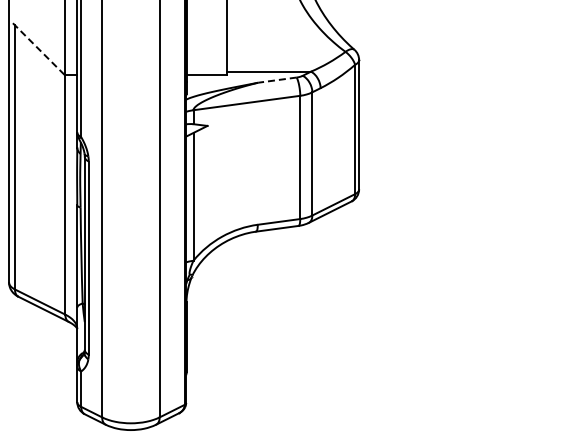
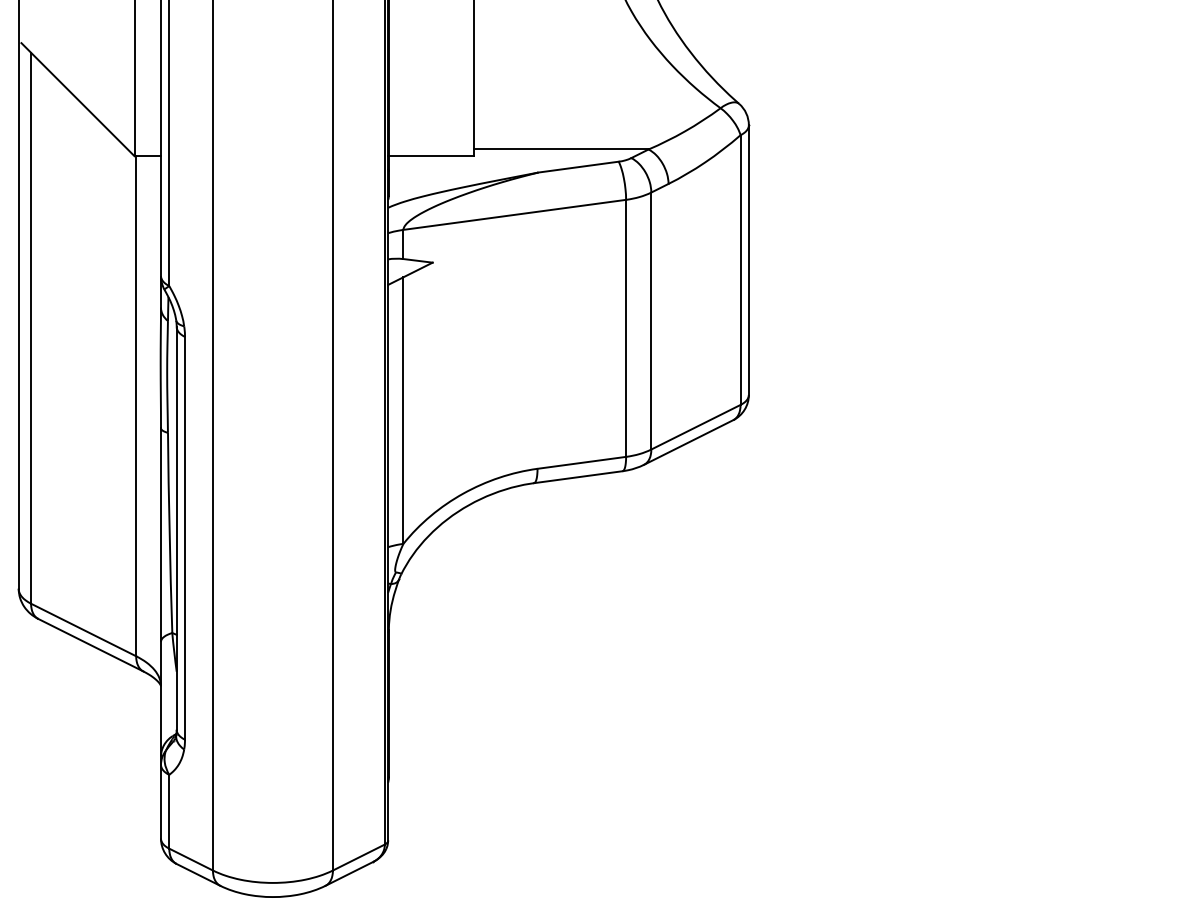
line: (37, 47) -> (78, 99), dashed -> solid
line: (276, 80) -> (576, 167), dashed -> solid

